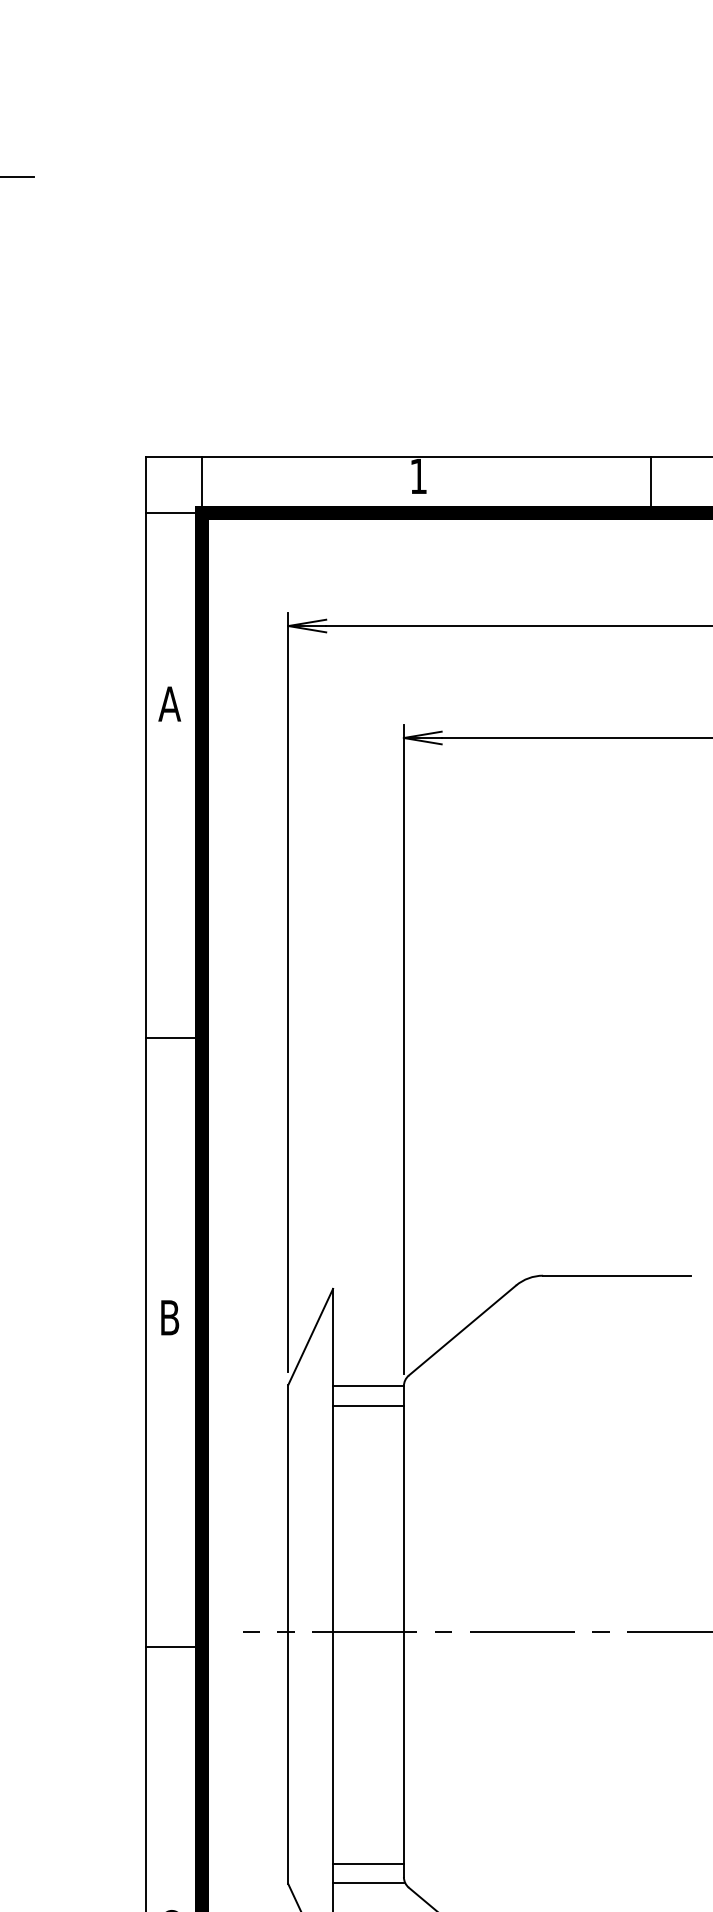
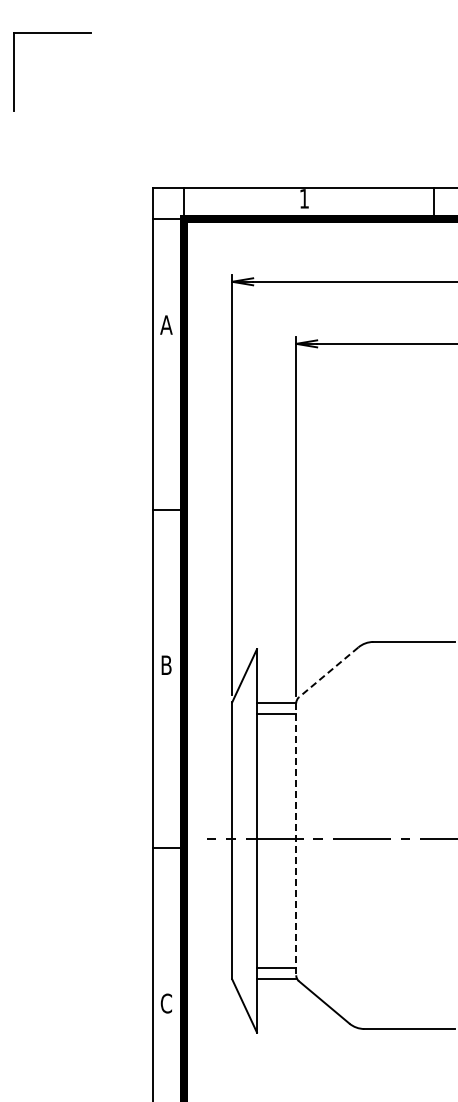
line: (462, 1330) -> (328, 672), solid -> dashed
line: (404, 1632) -> (296, 839), solid -> dashed

